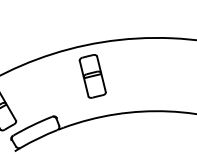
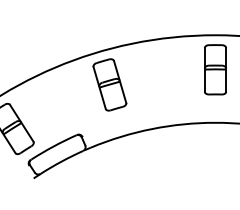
part: (170, 66) -> (215, 69), added
part: (92, 76) -> (109, 84), moved

